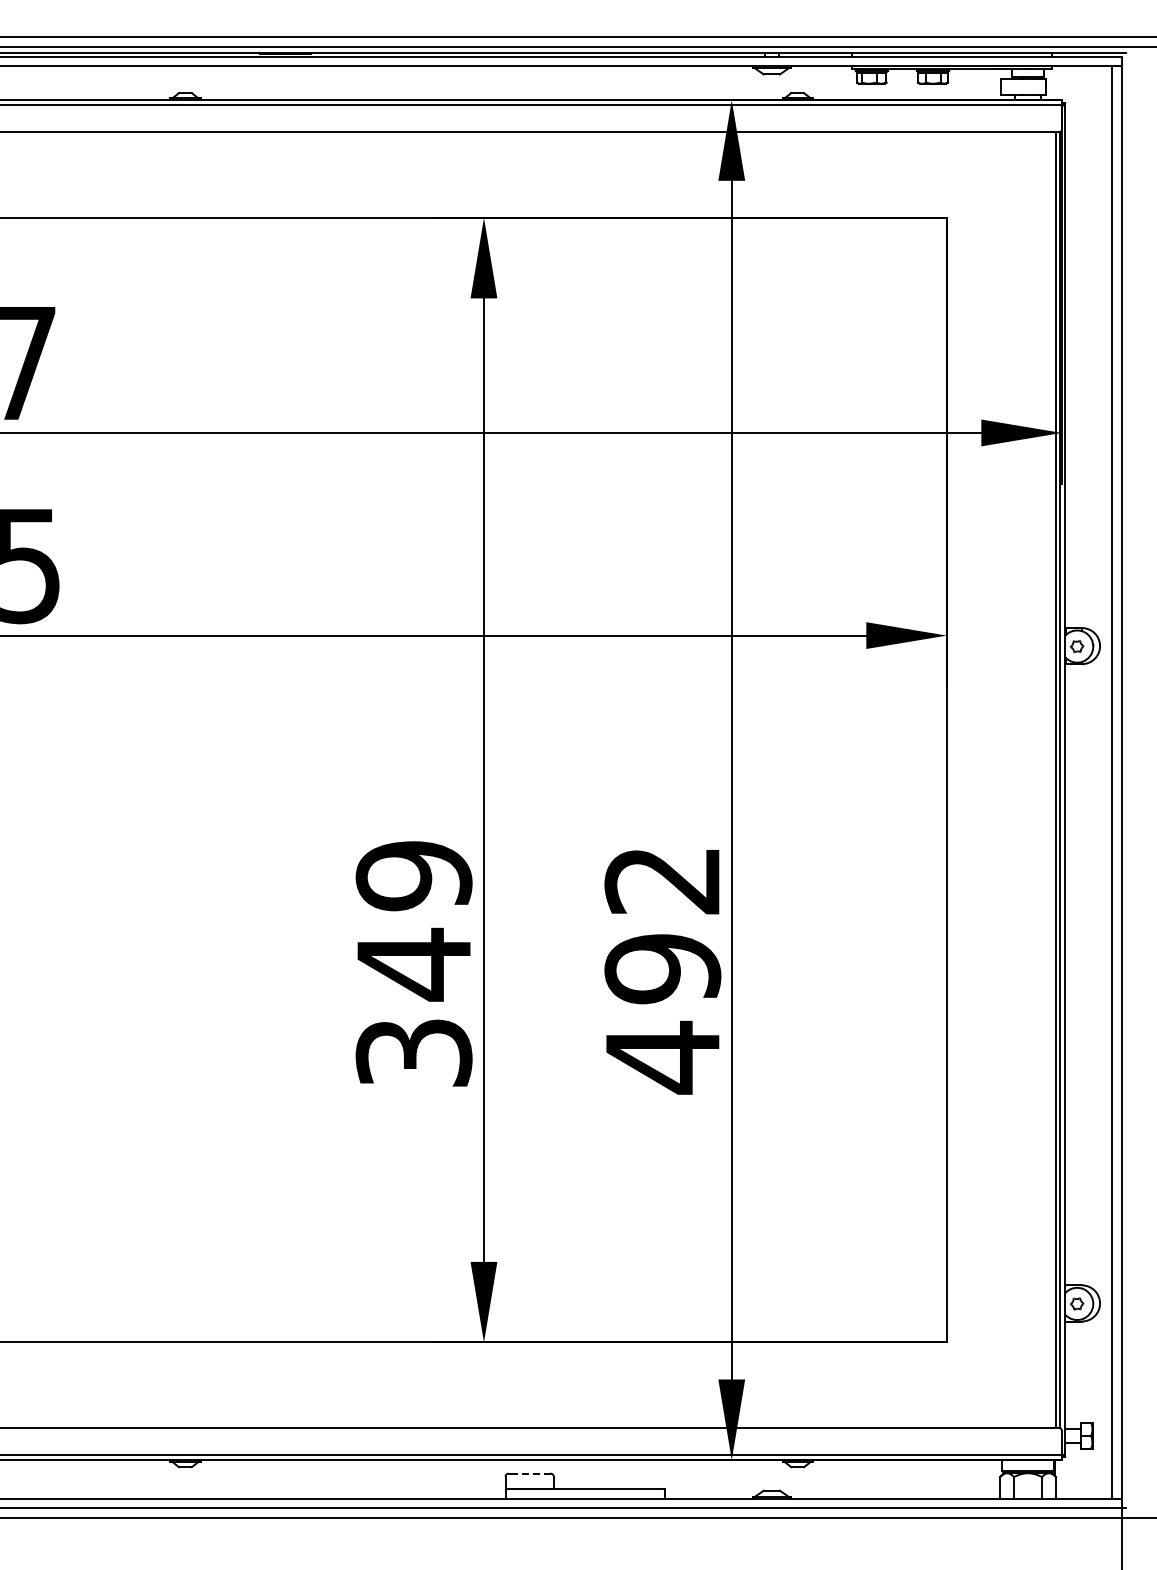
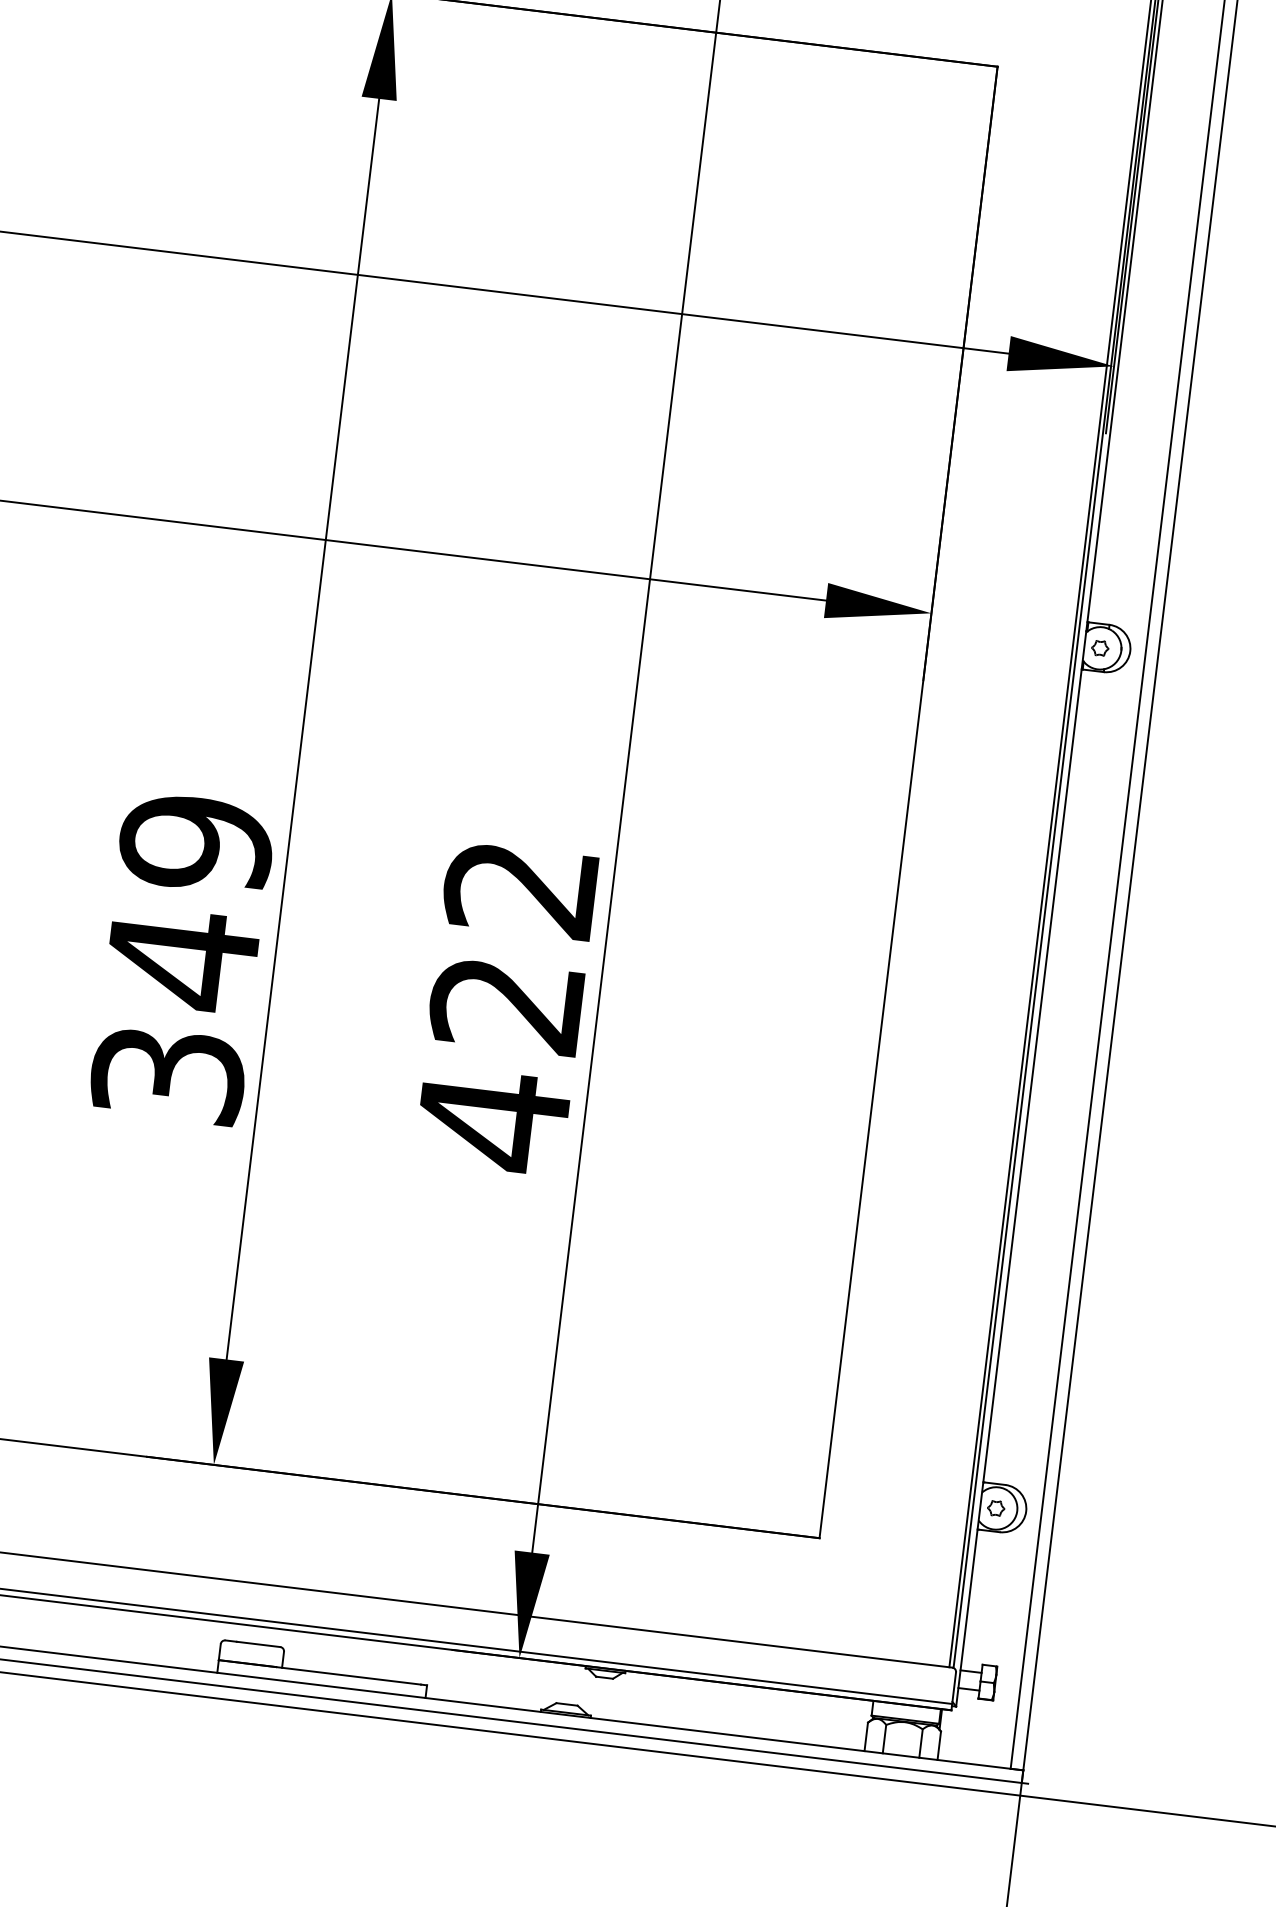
text: (662, 969) -> (506, 1005), 492 -> 422
line: (533, 1473) -> (257, 1644), dashed -> solid

